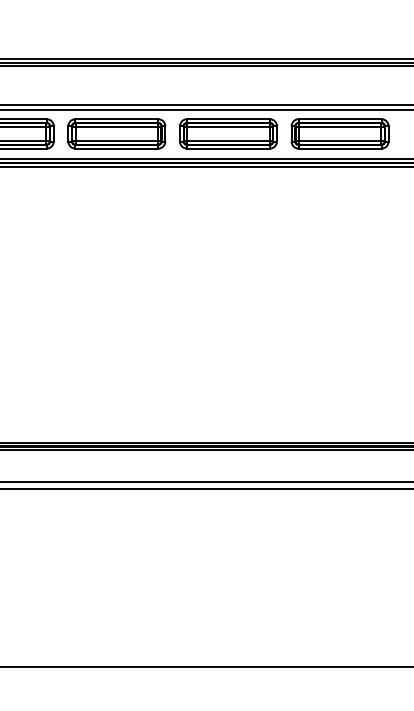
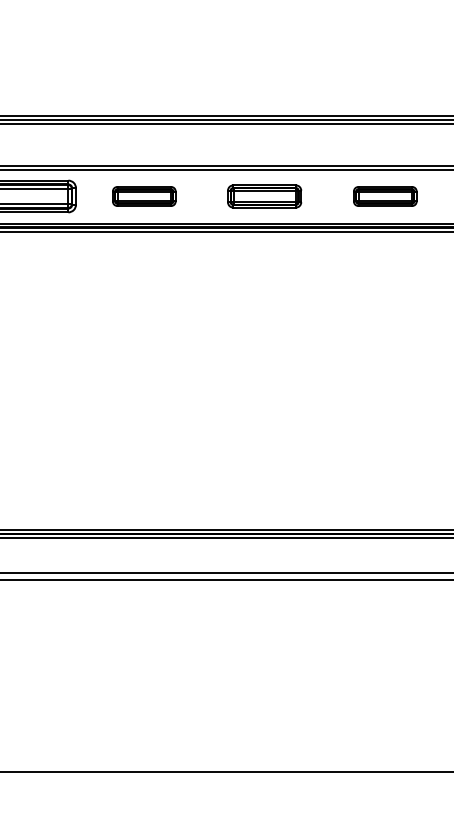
part: (117, 133) -> (144, 196), size x0.6
part: (228, 133) -> (264, 196), size x0.7
part: (340, 133) -> (385, 196), size x0.6

